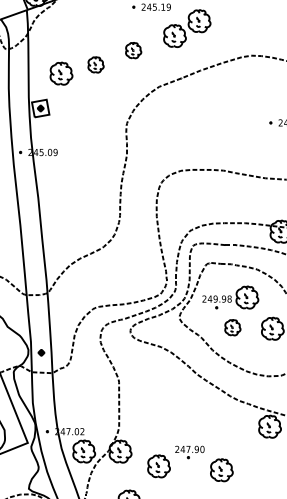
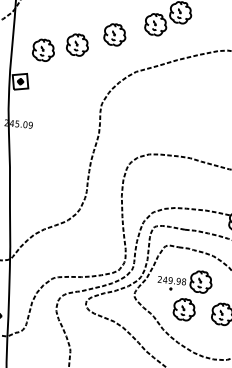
part: (133, 50) -> (114, 34), size x1.43
part: (95, 64) -> (77, 44), size x1.43
part: (232, 327) -> (184, 309), size x1.43

